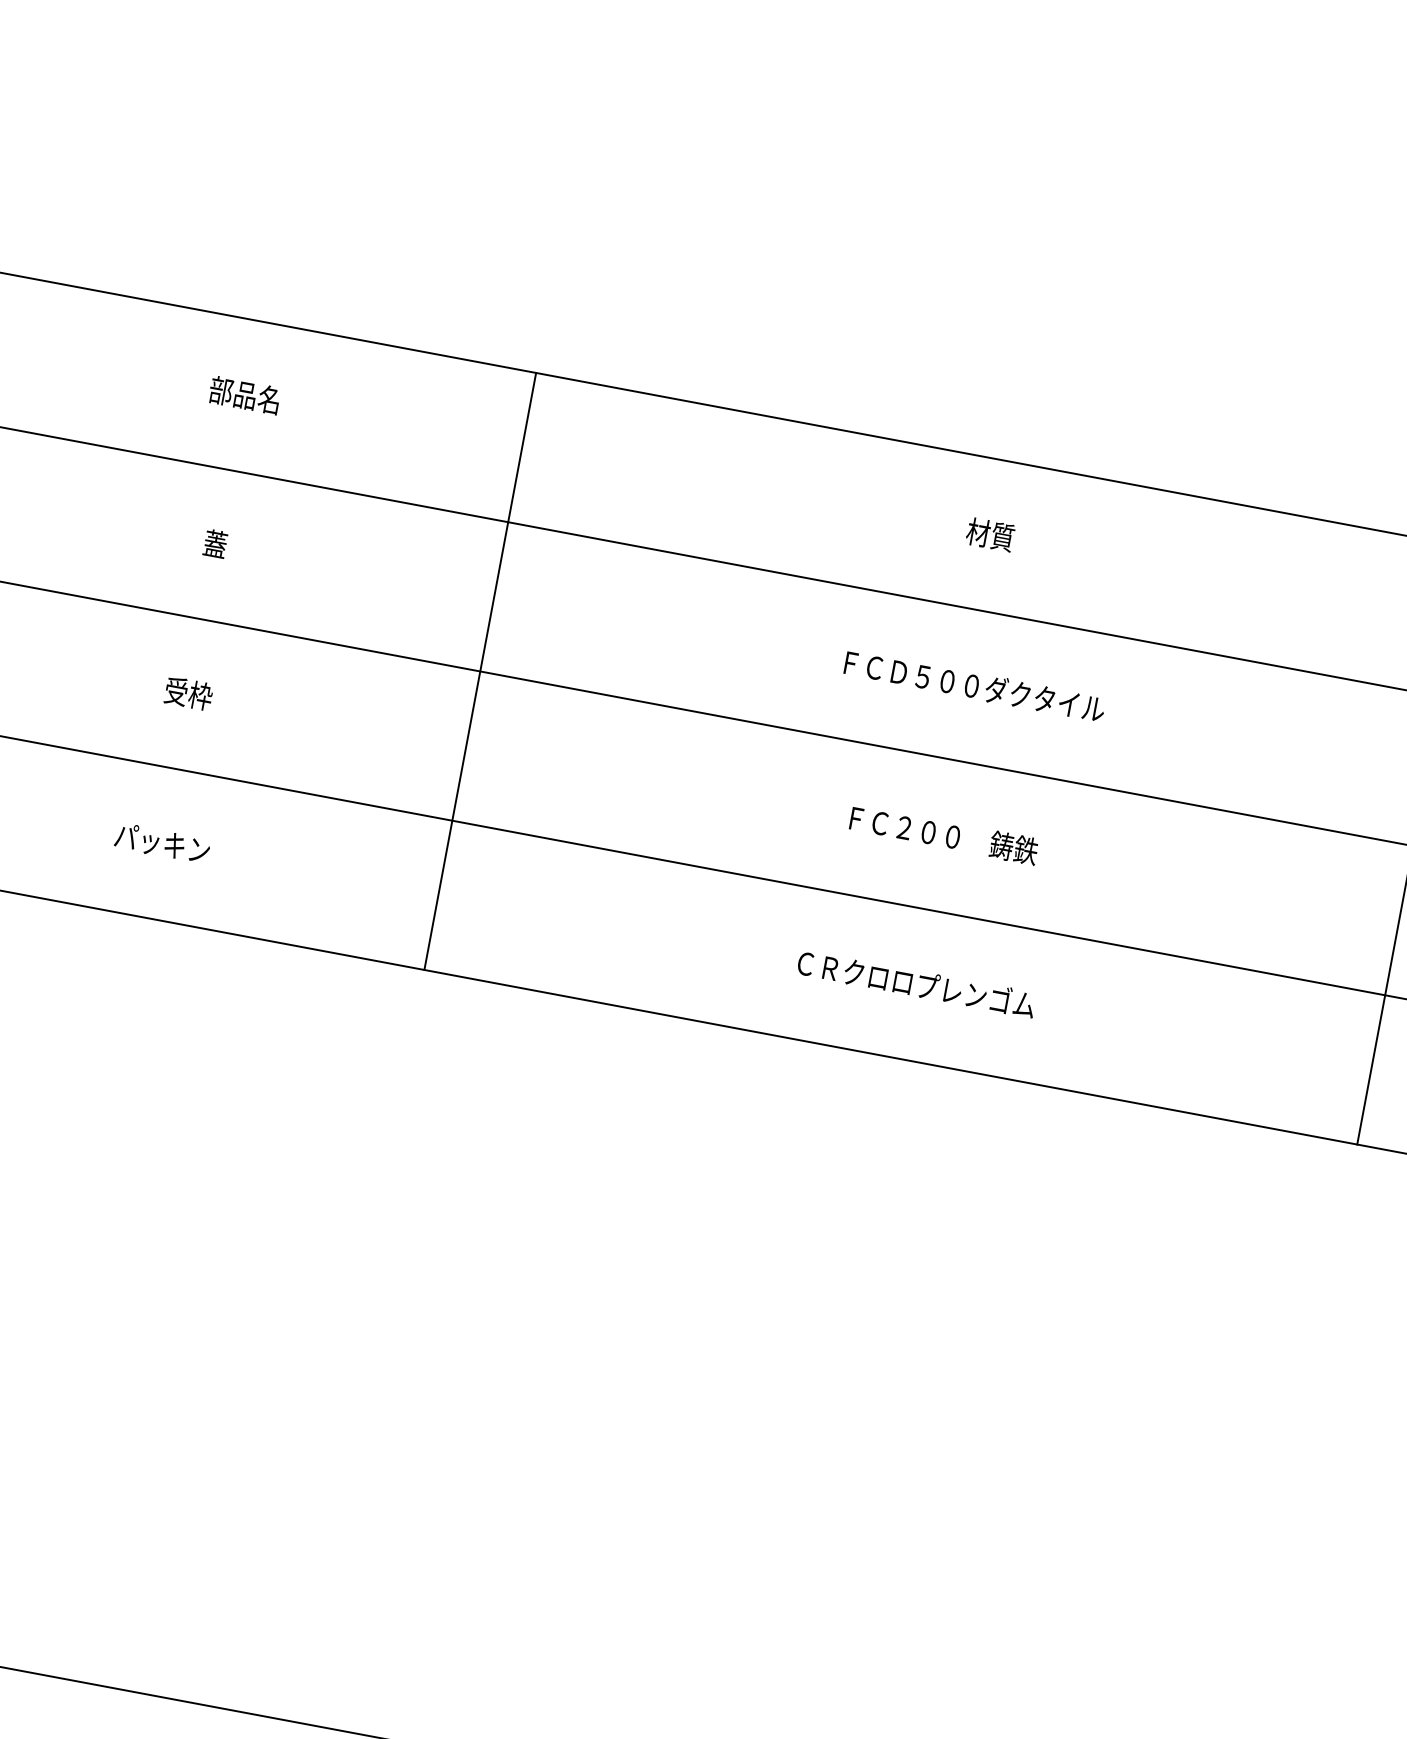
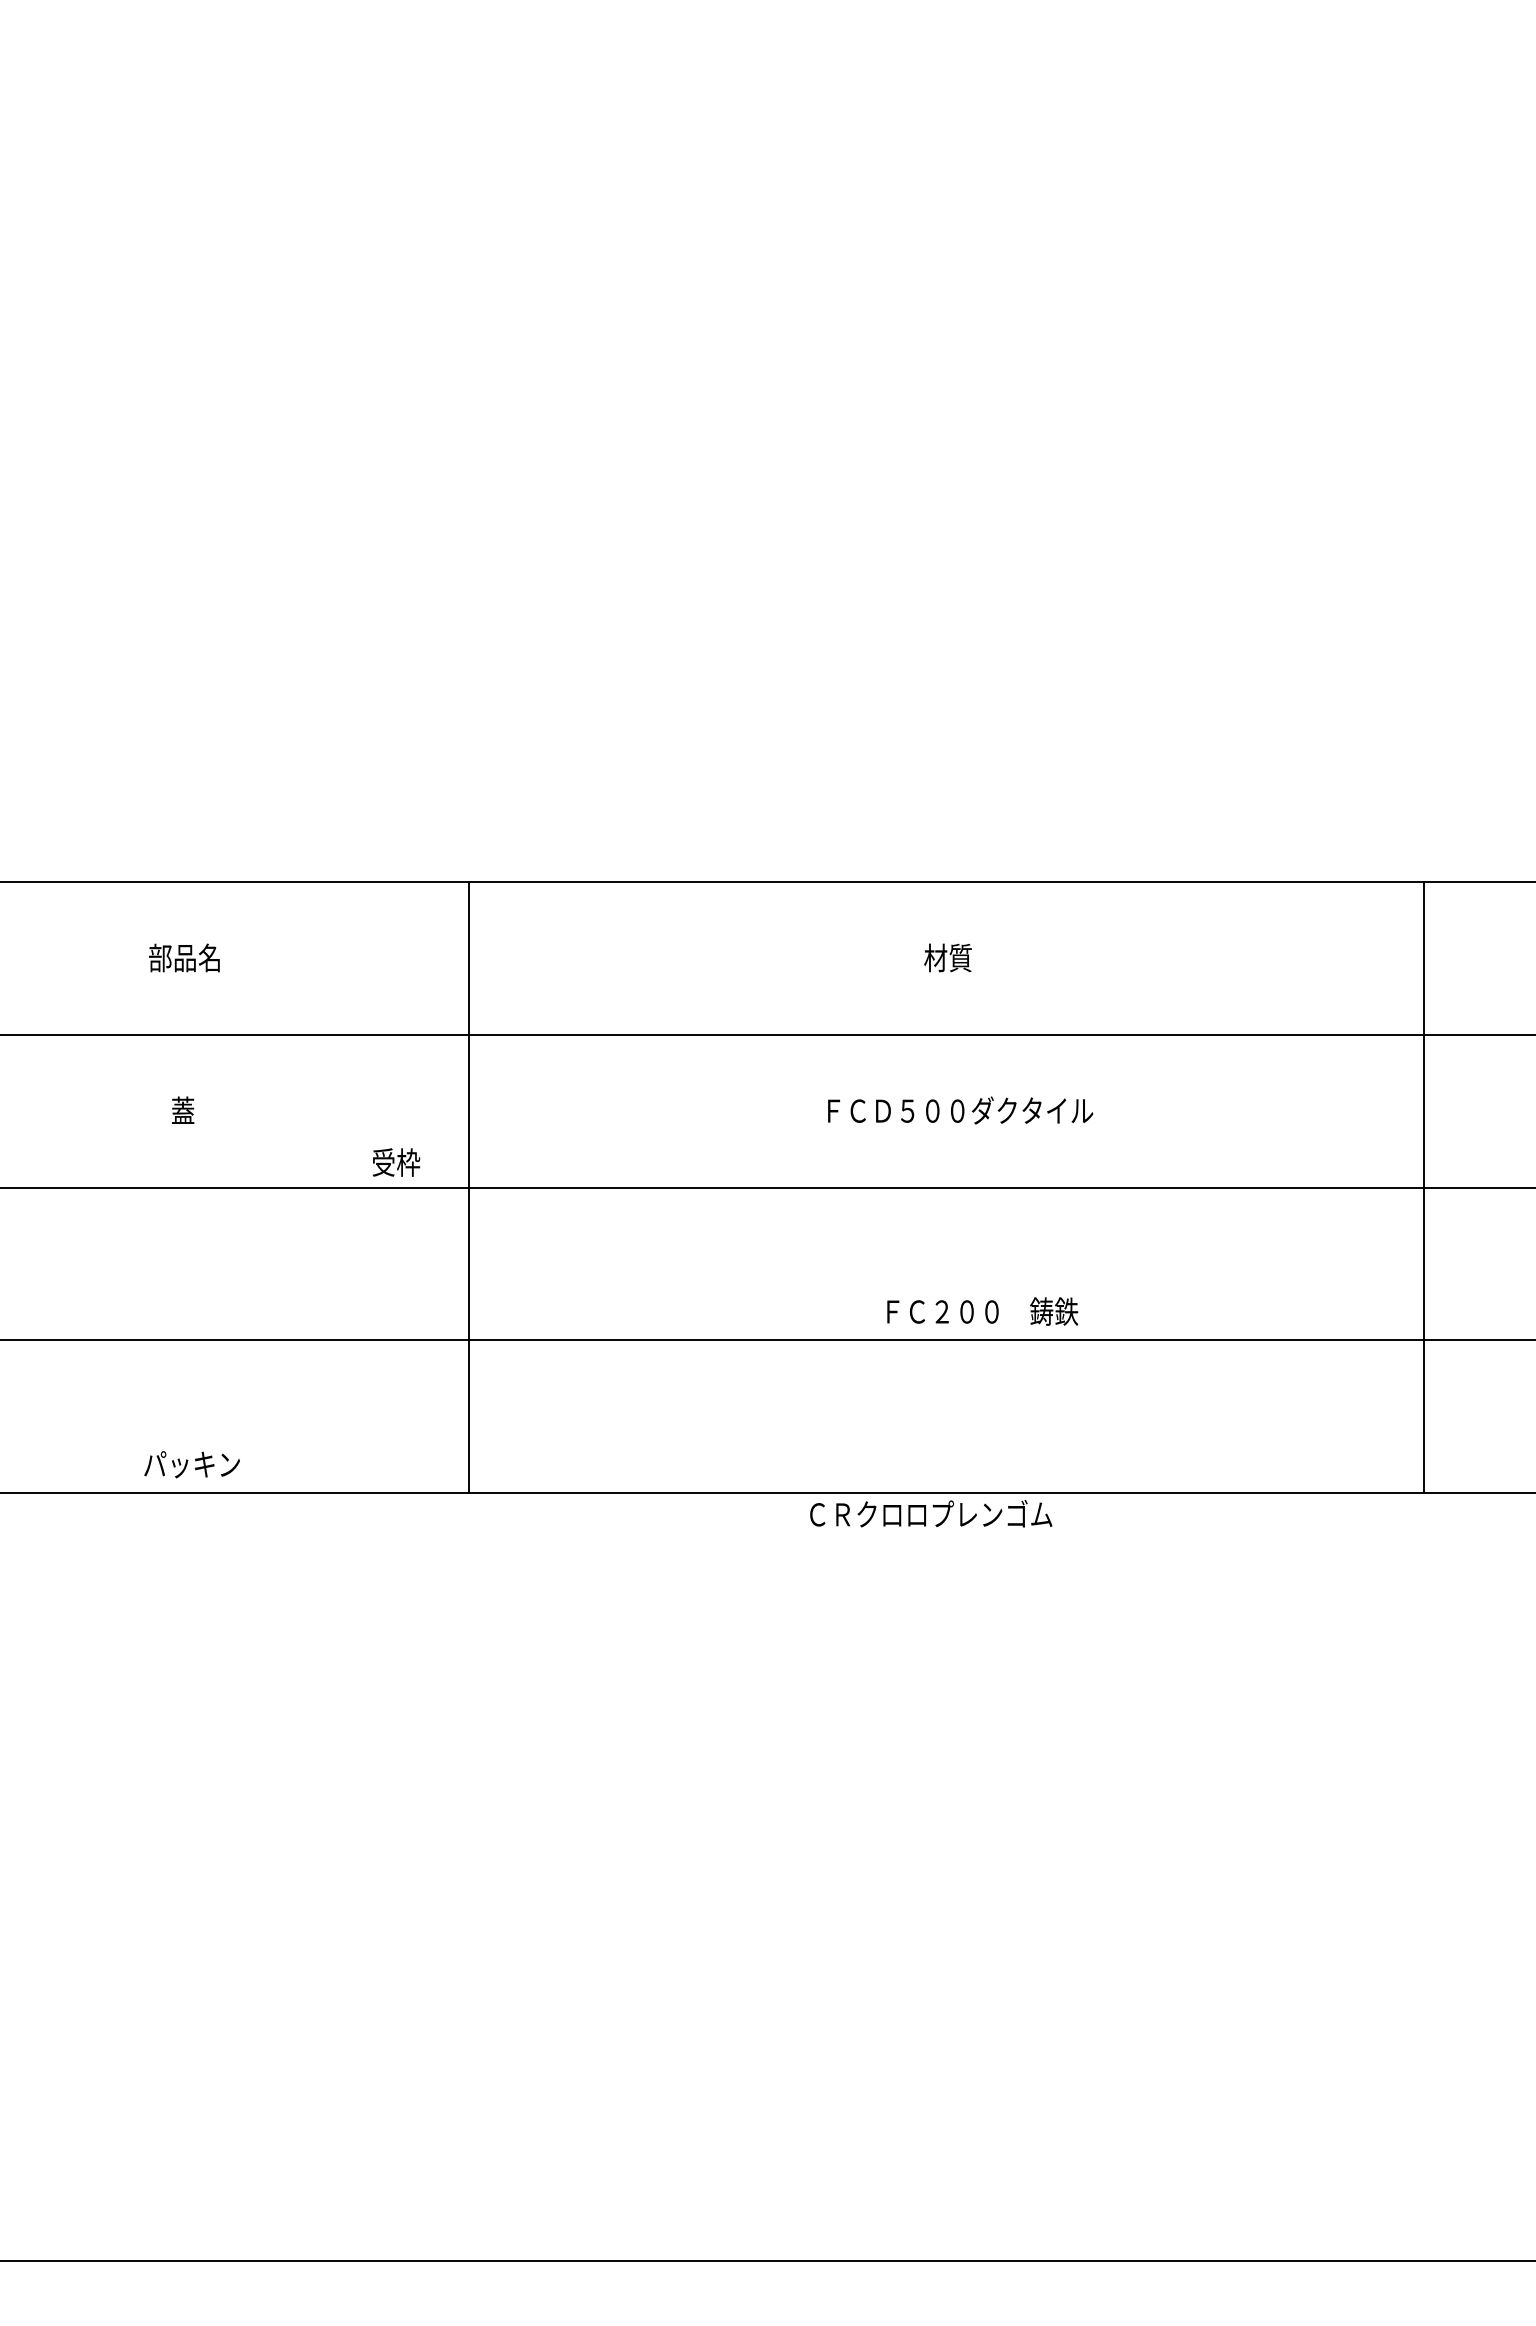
text: (188, 693) -> (396, 1162), moved
text: (943, 834) -> (982, 1311), moved
text: (161, 843) -> (191, 1464), moved
text: (917, 983) -> (931, 1513), moved

